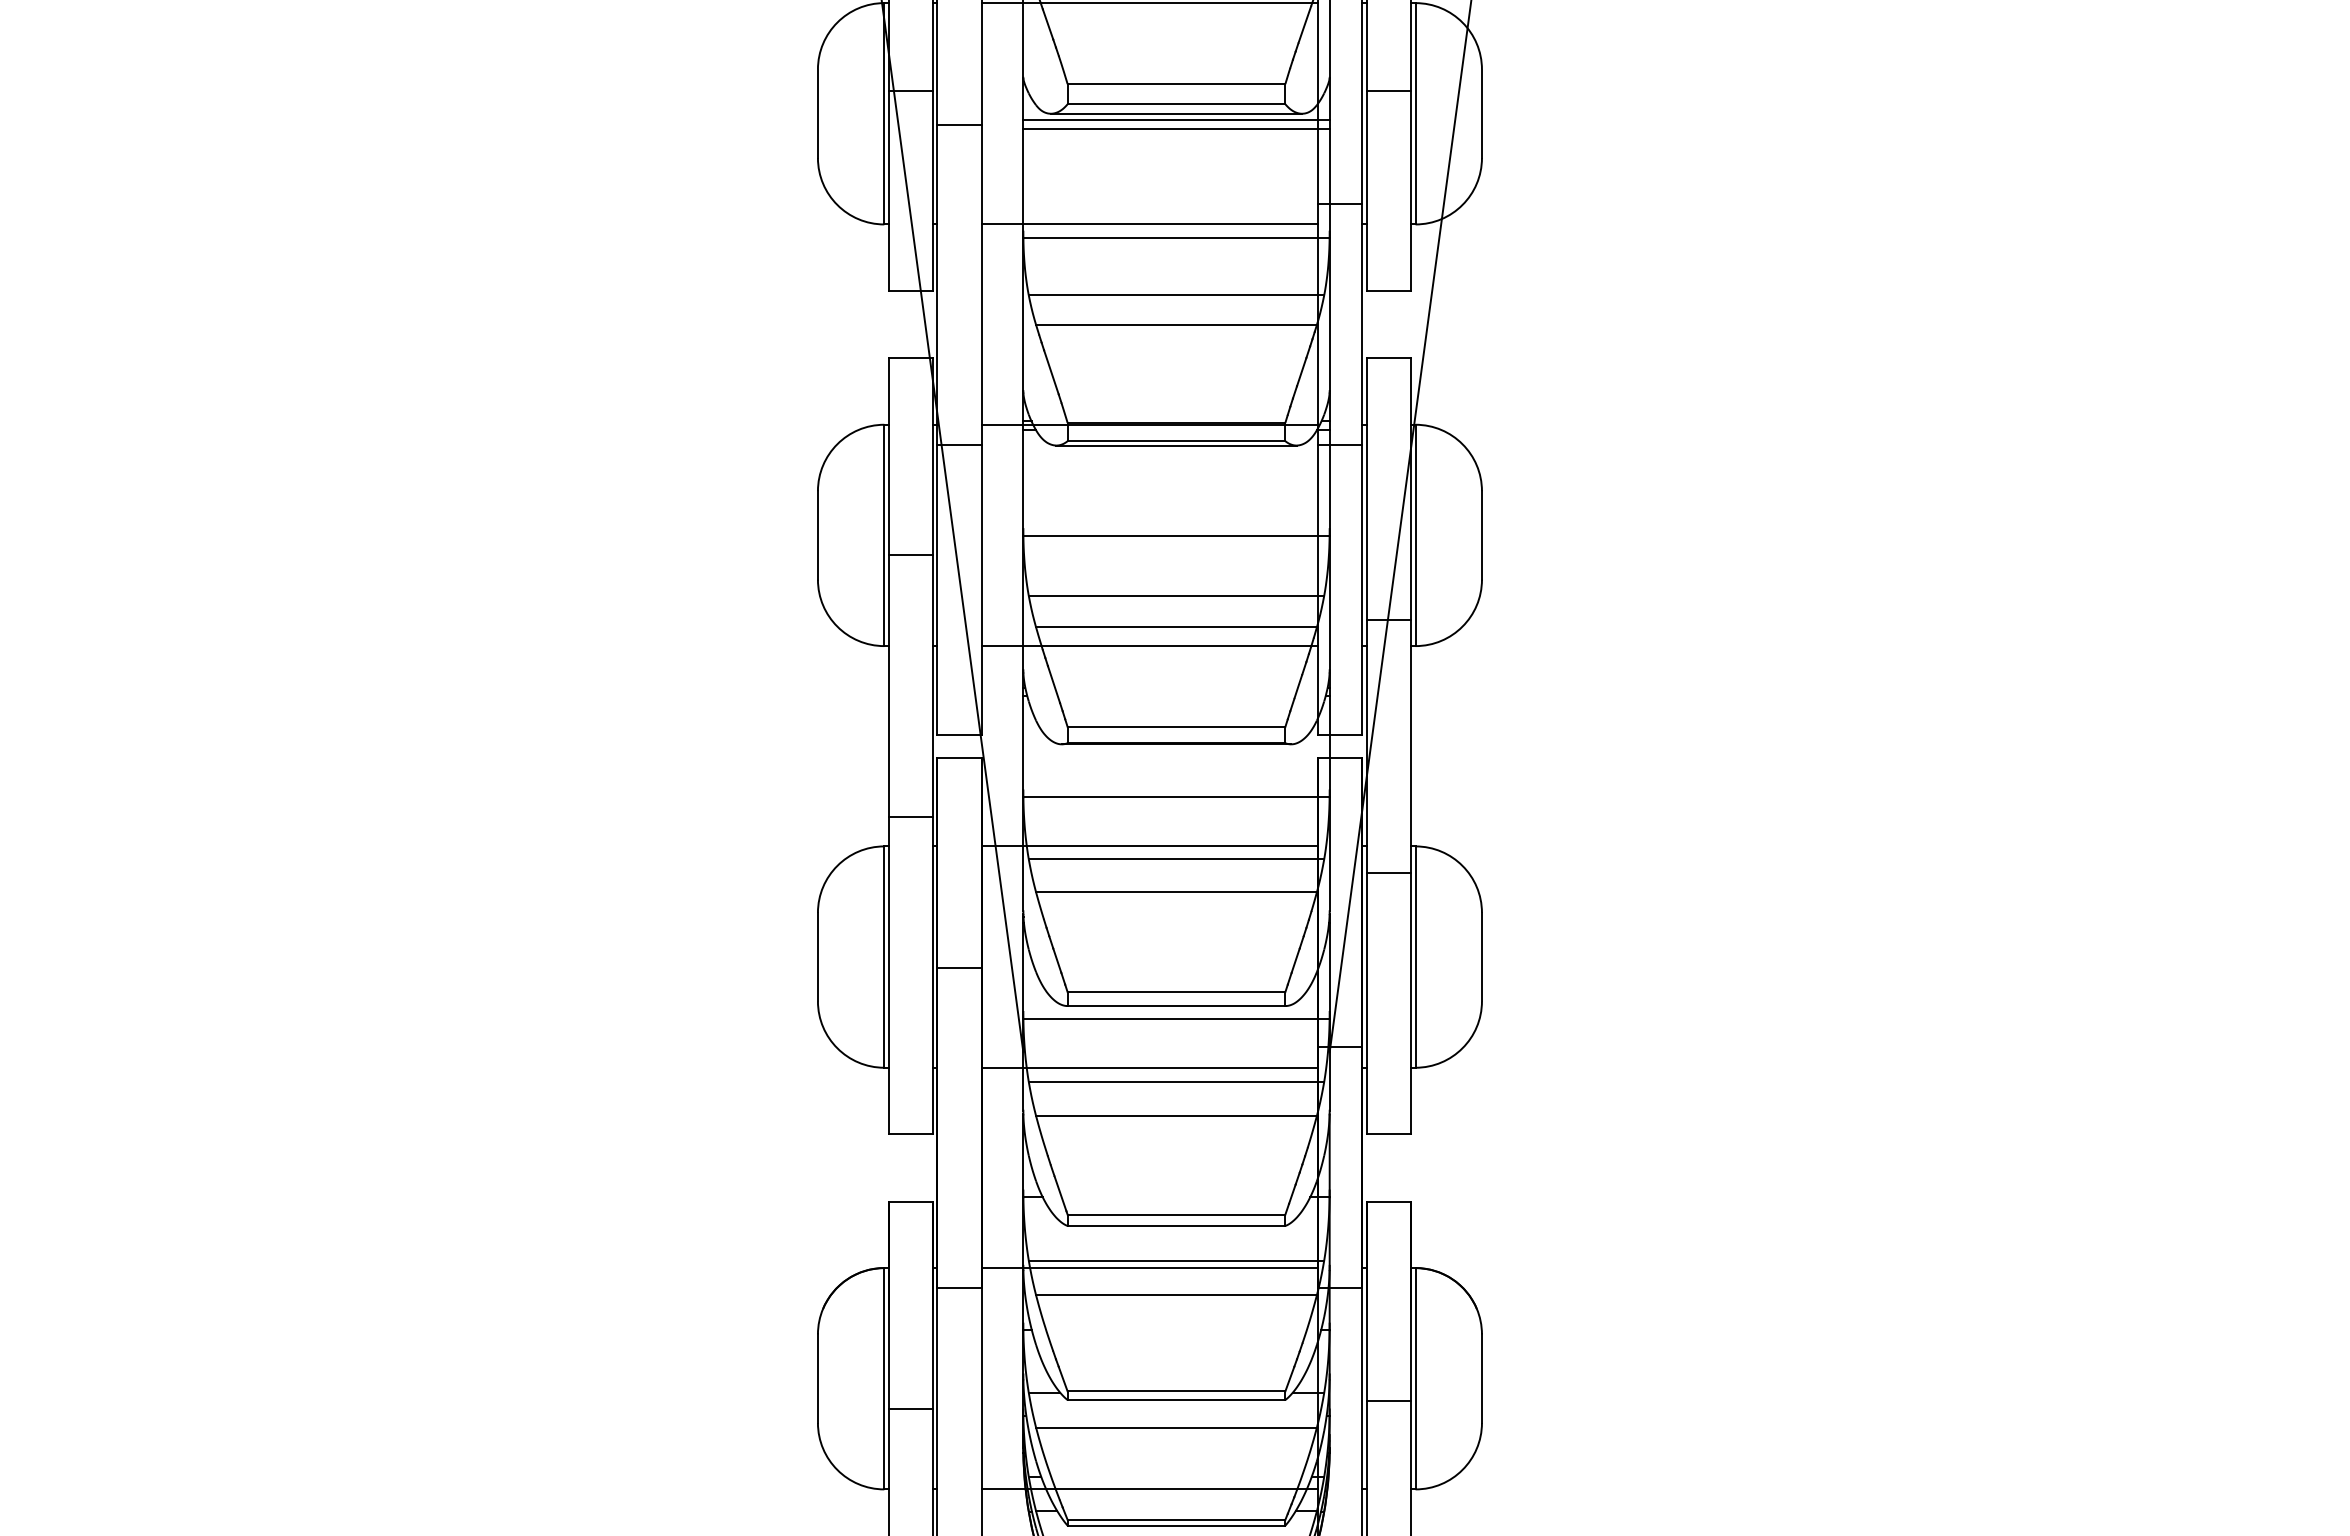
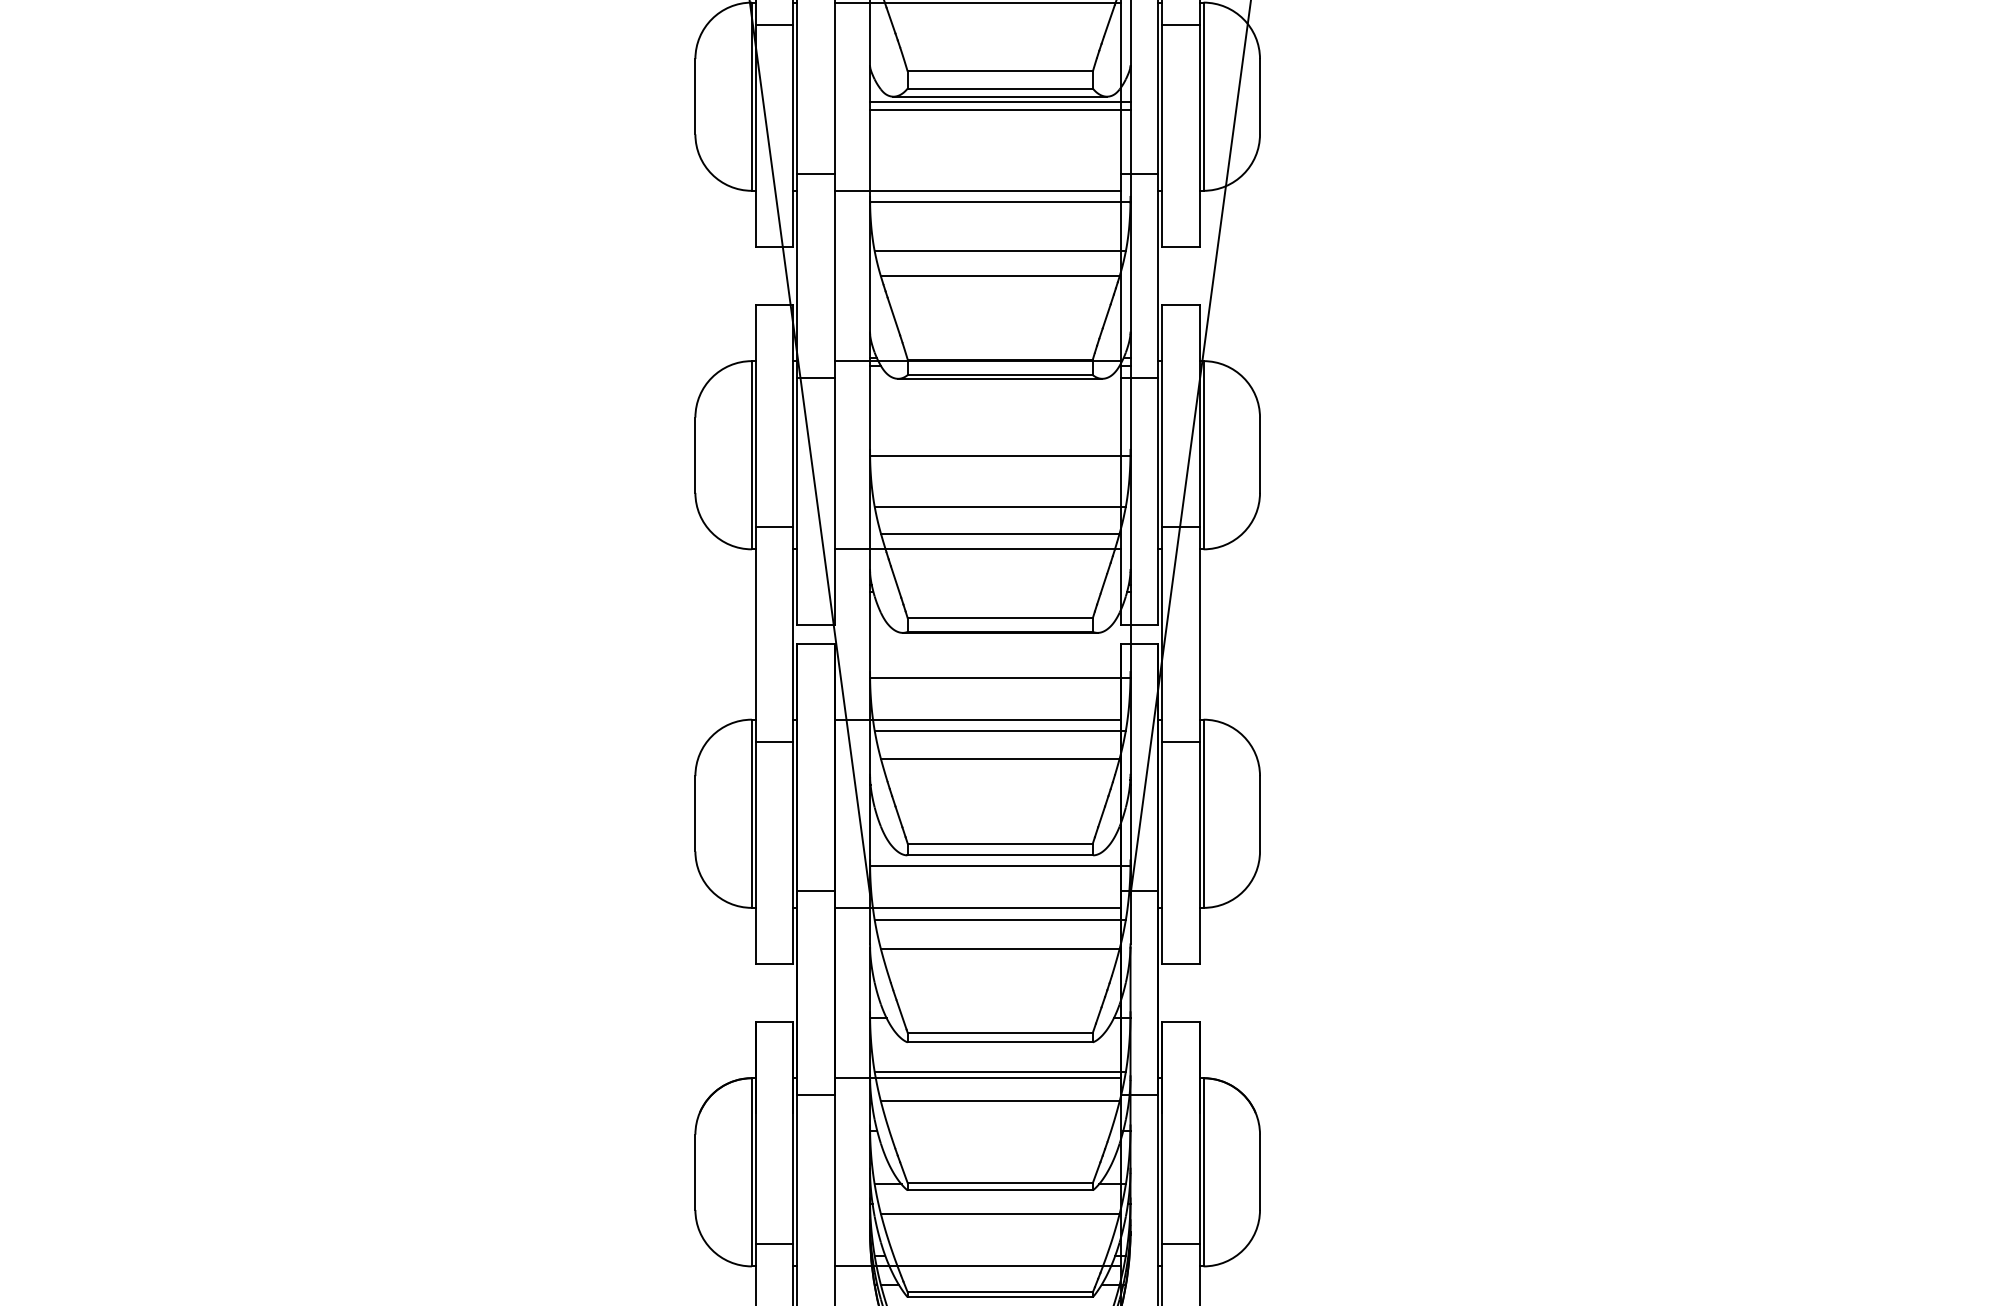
line: (910, 91) -> (774, 25), moved
line: (1388, 91) -> (1180, 25), moved
line: (959, 125) -> (815, 173), moved
line: (910, 554) -> (774, 526), moved
line: (910, 816) -> (774, 741), moved
line: (959, 968) -> (815, 890), moved
line: (1388, 1401) -> (1180, 1244), moved
line: (910, 1409) -> (774, 1244), moved

